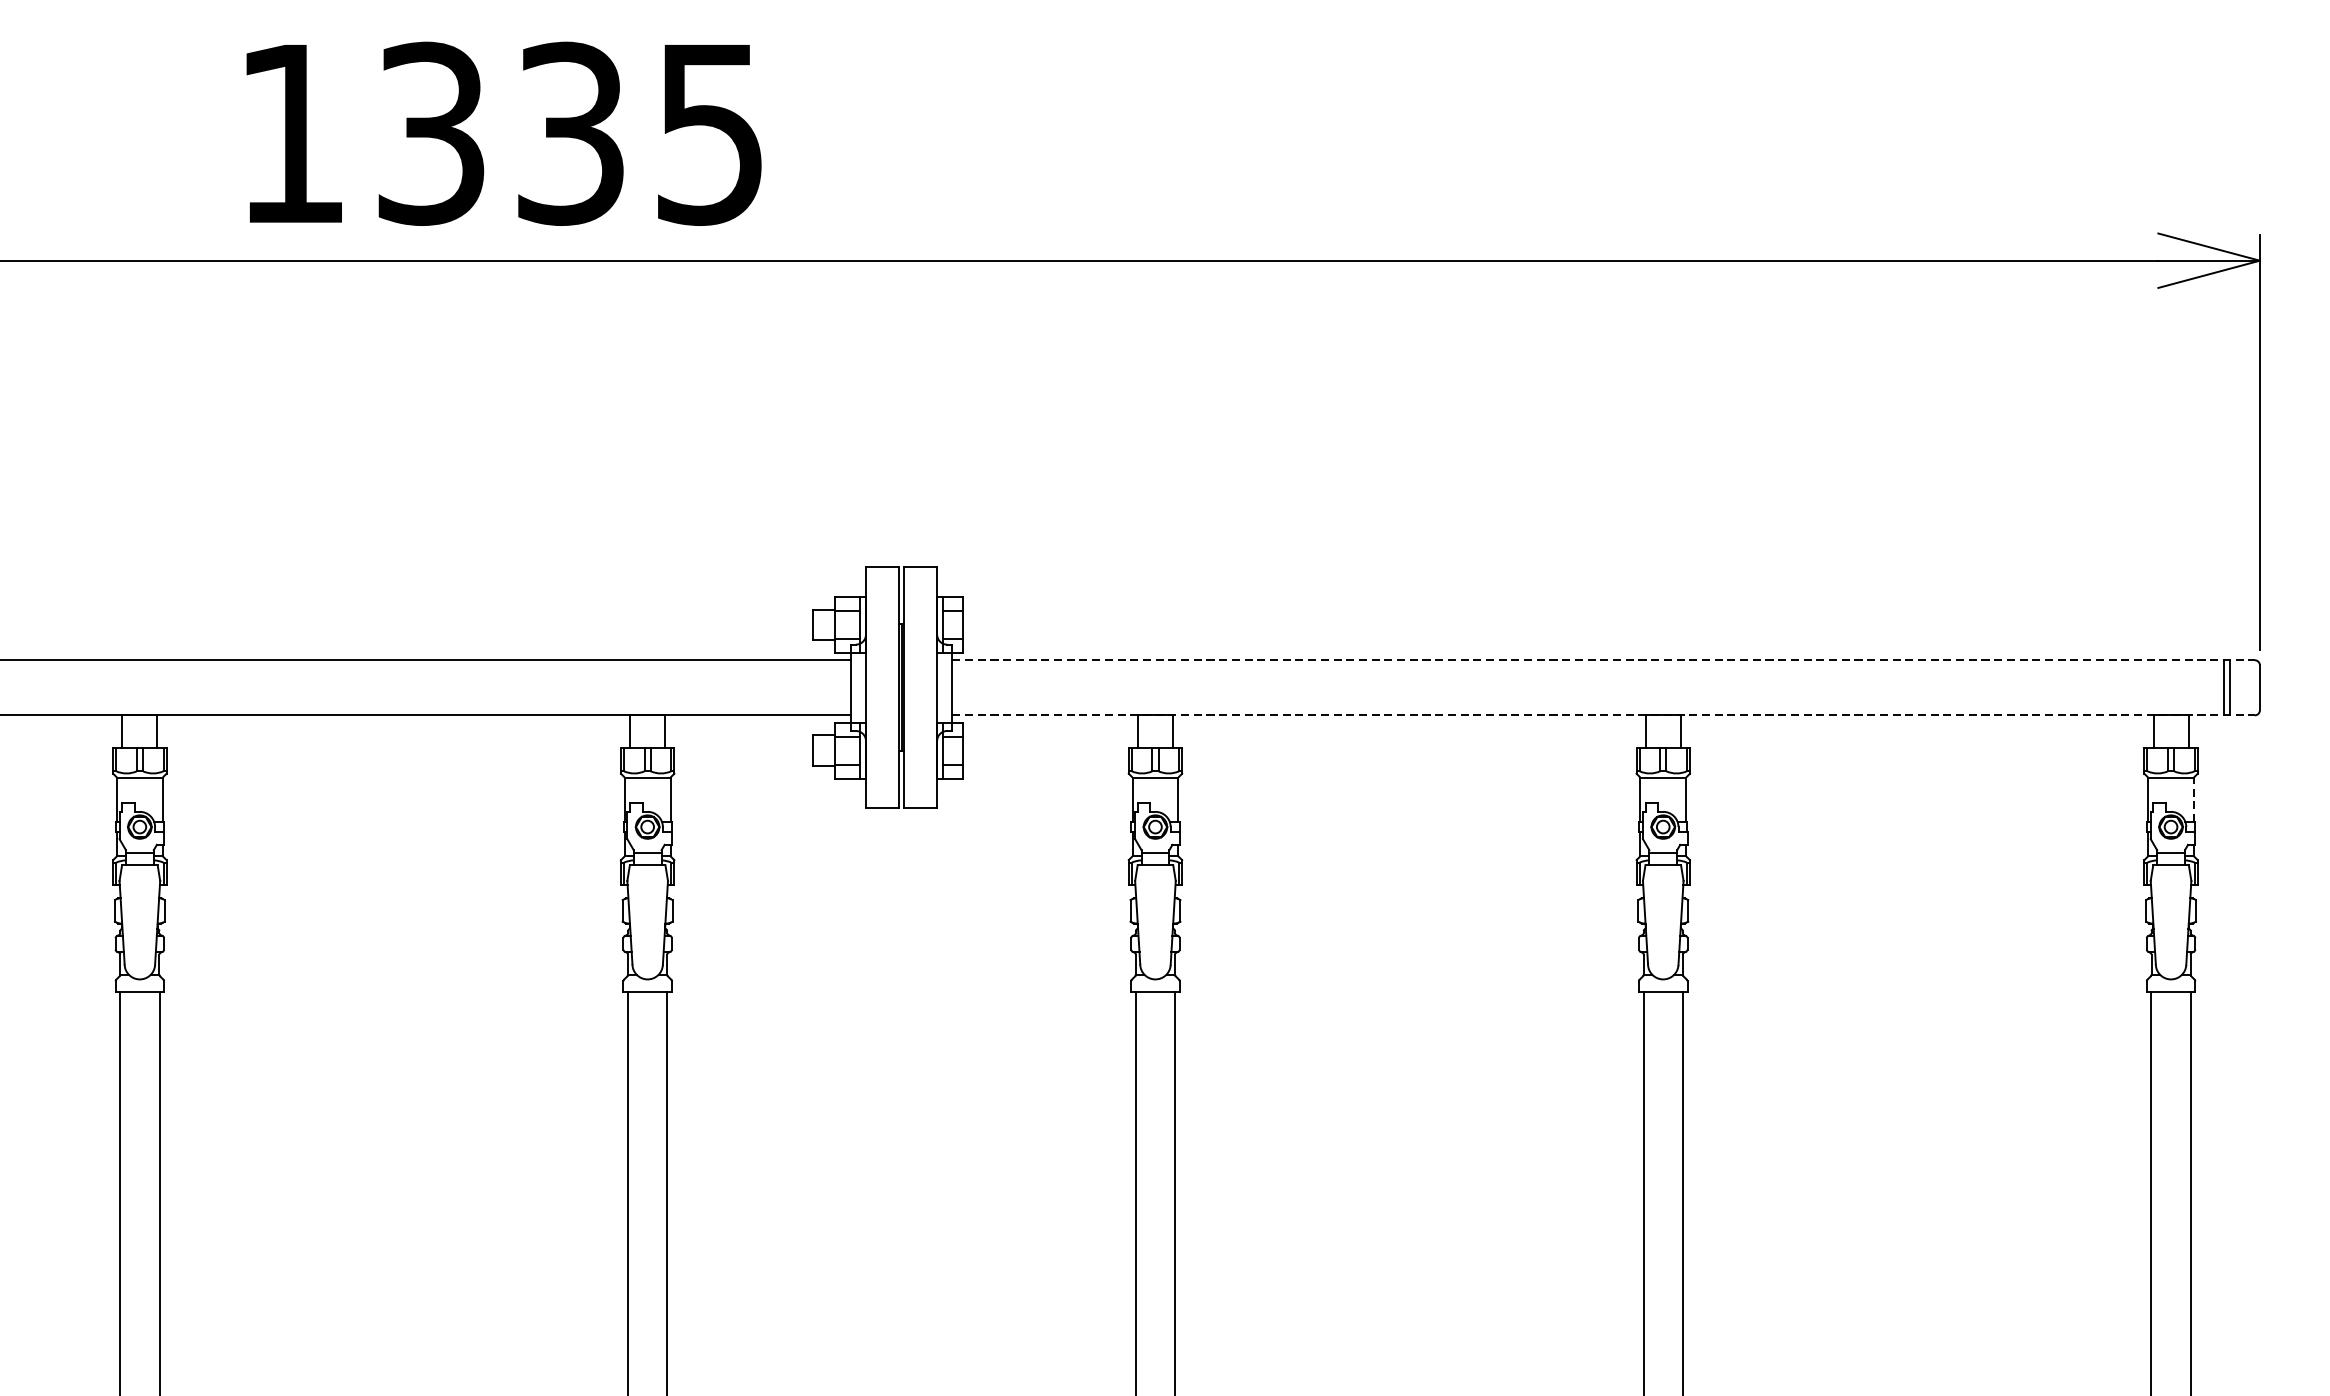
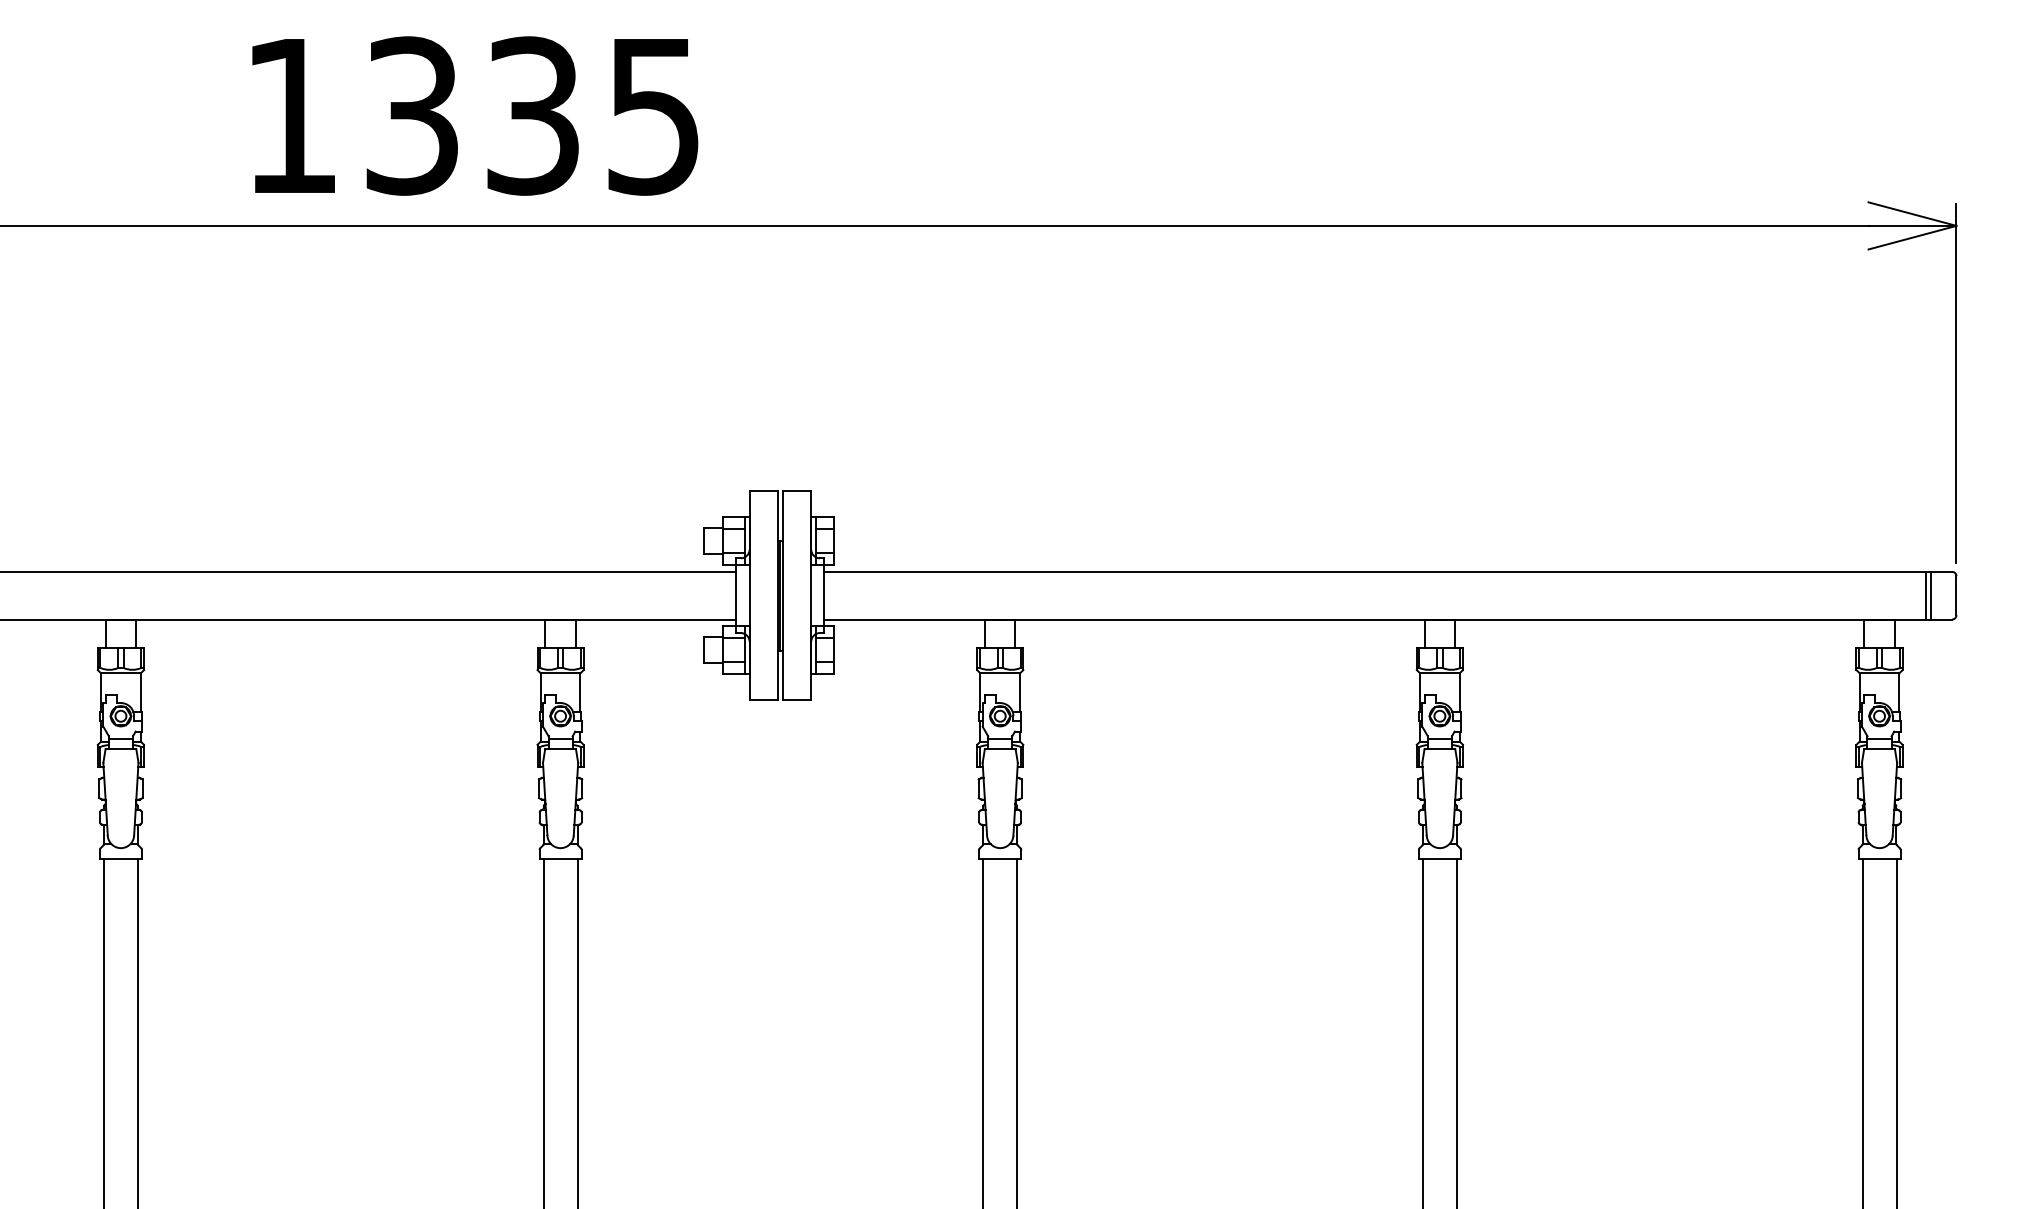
text: (504, 133) -> (475, 115), moved
line: (1603, 659) -> (1388, 571), dashed -> solid
line: (1603, 715) -> (1388, 619), dashed -> solid
line: (2194, 799) -> (1899, 692), dashed -> solid

